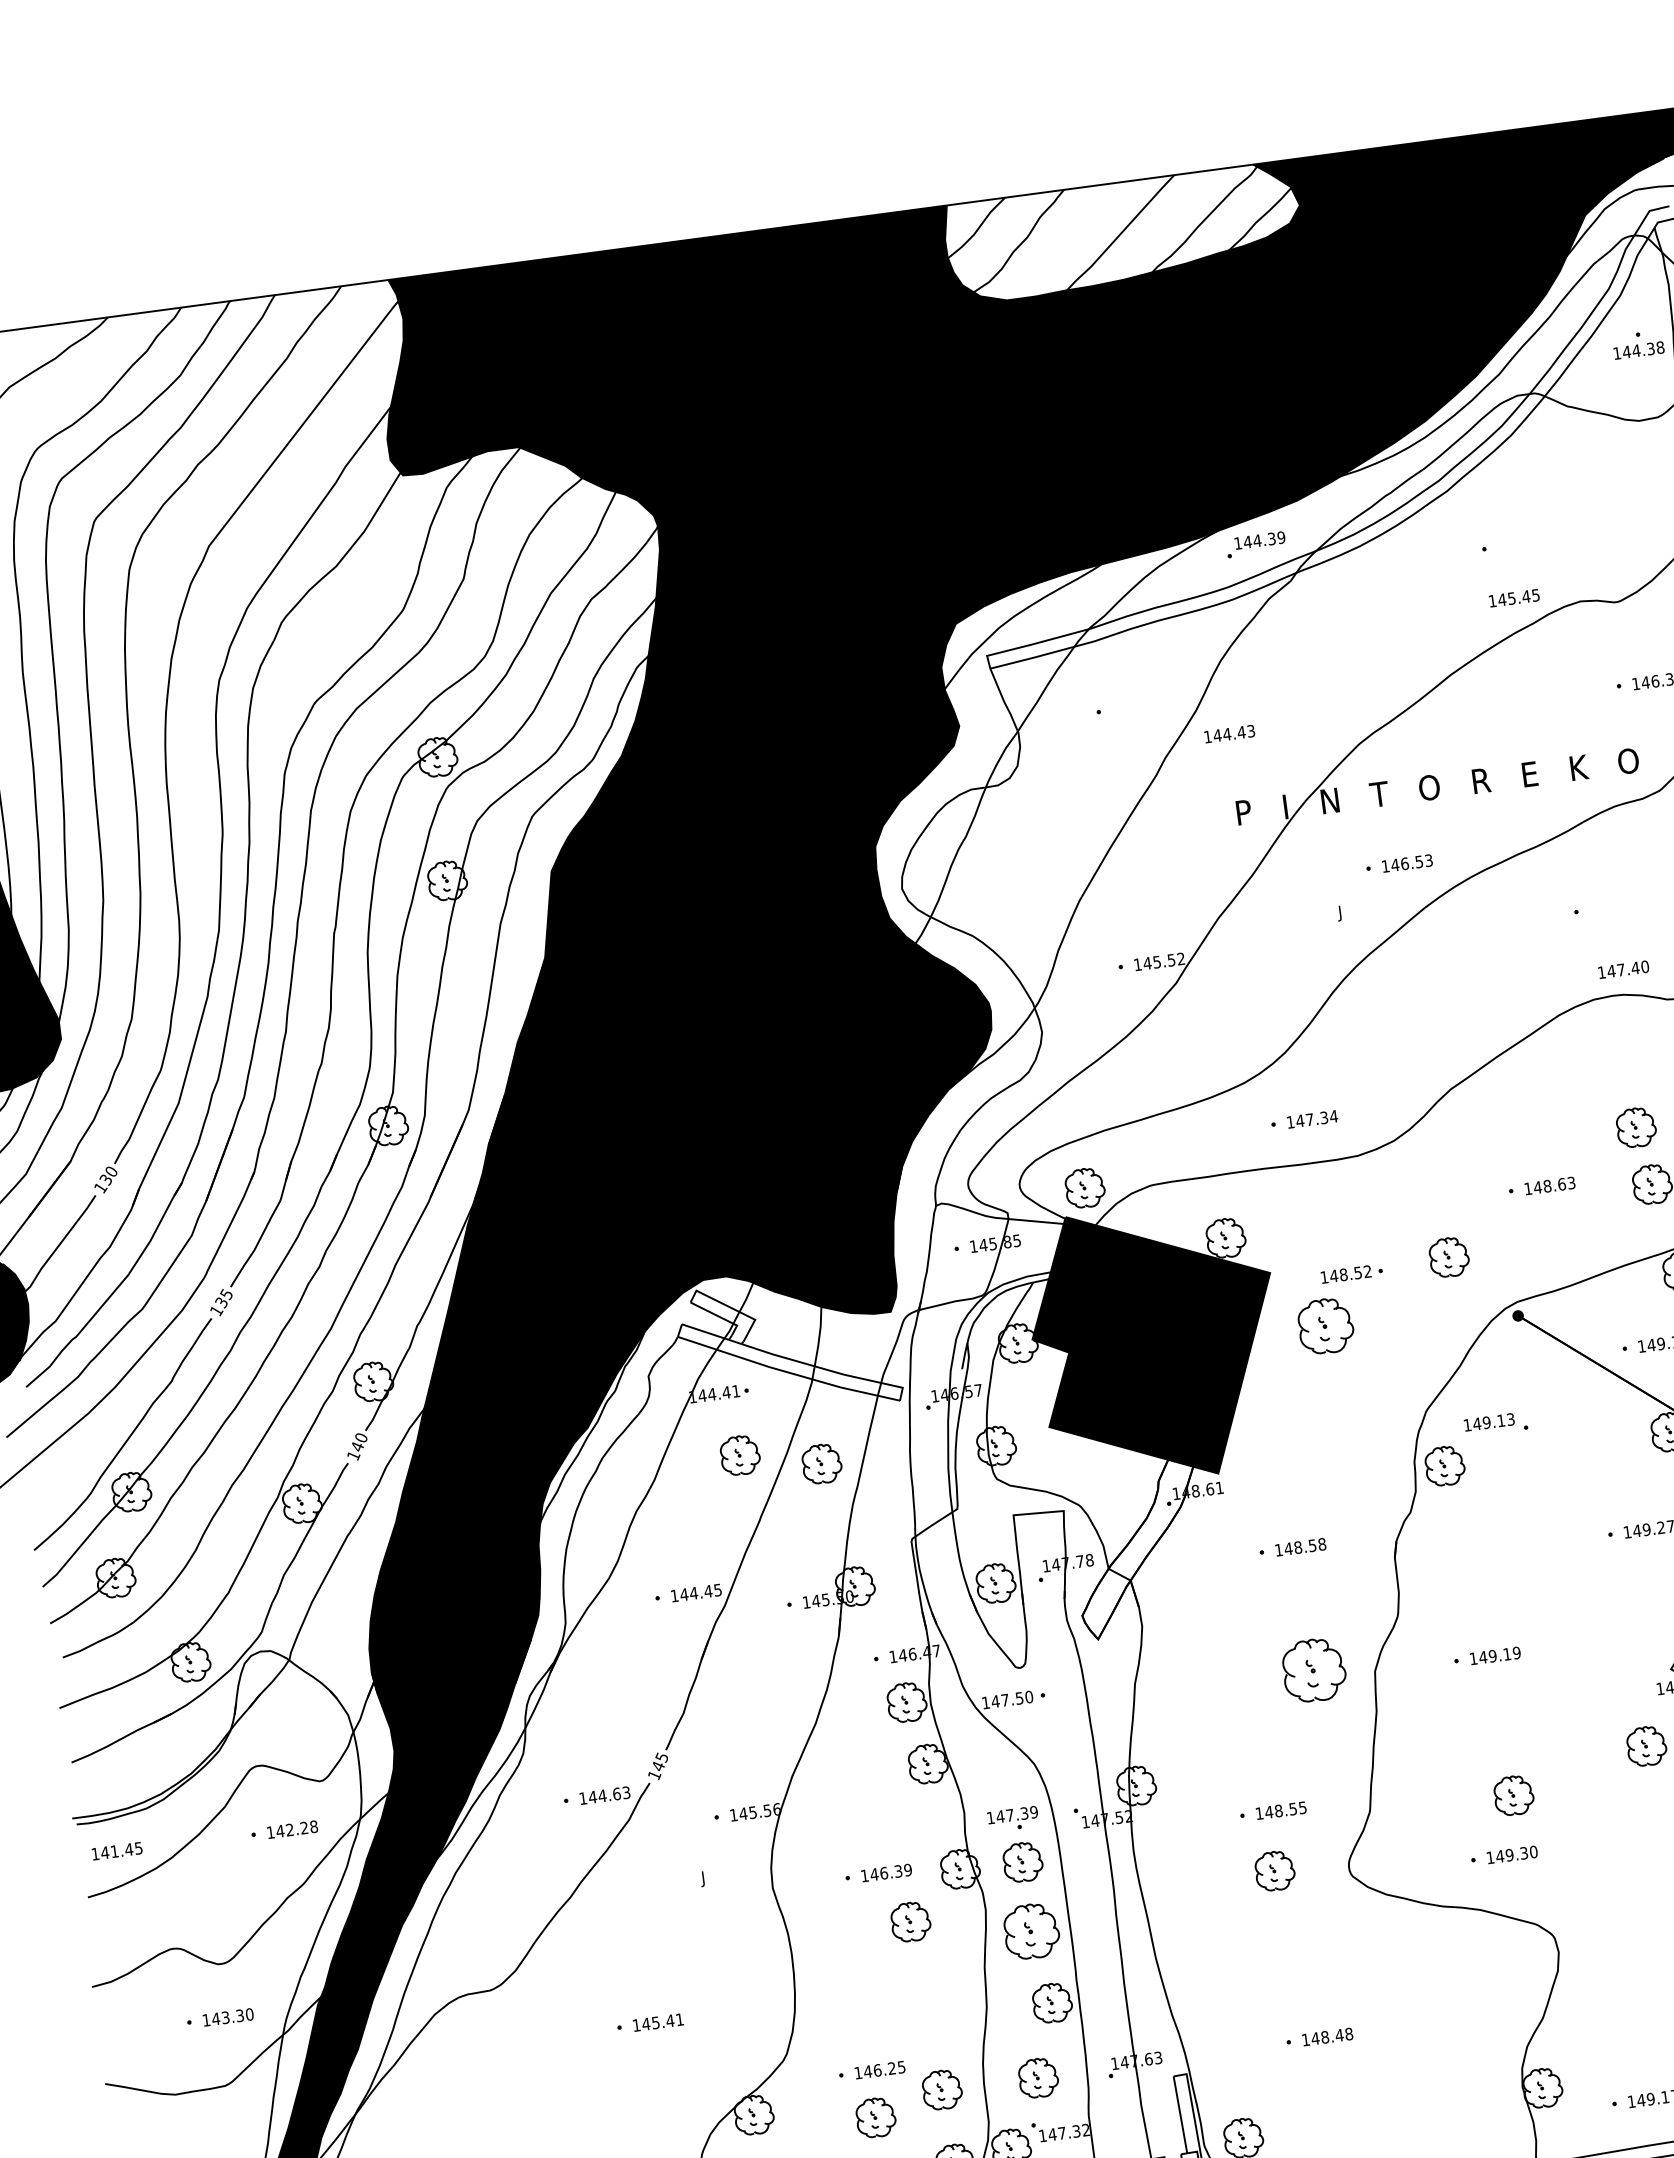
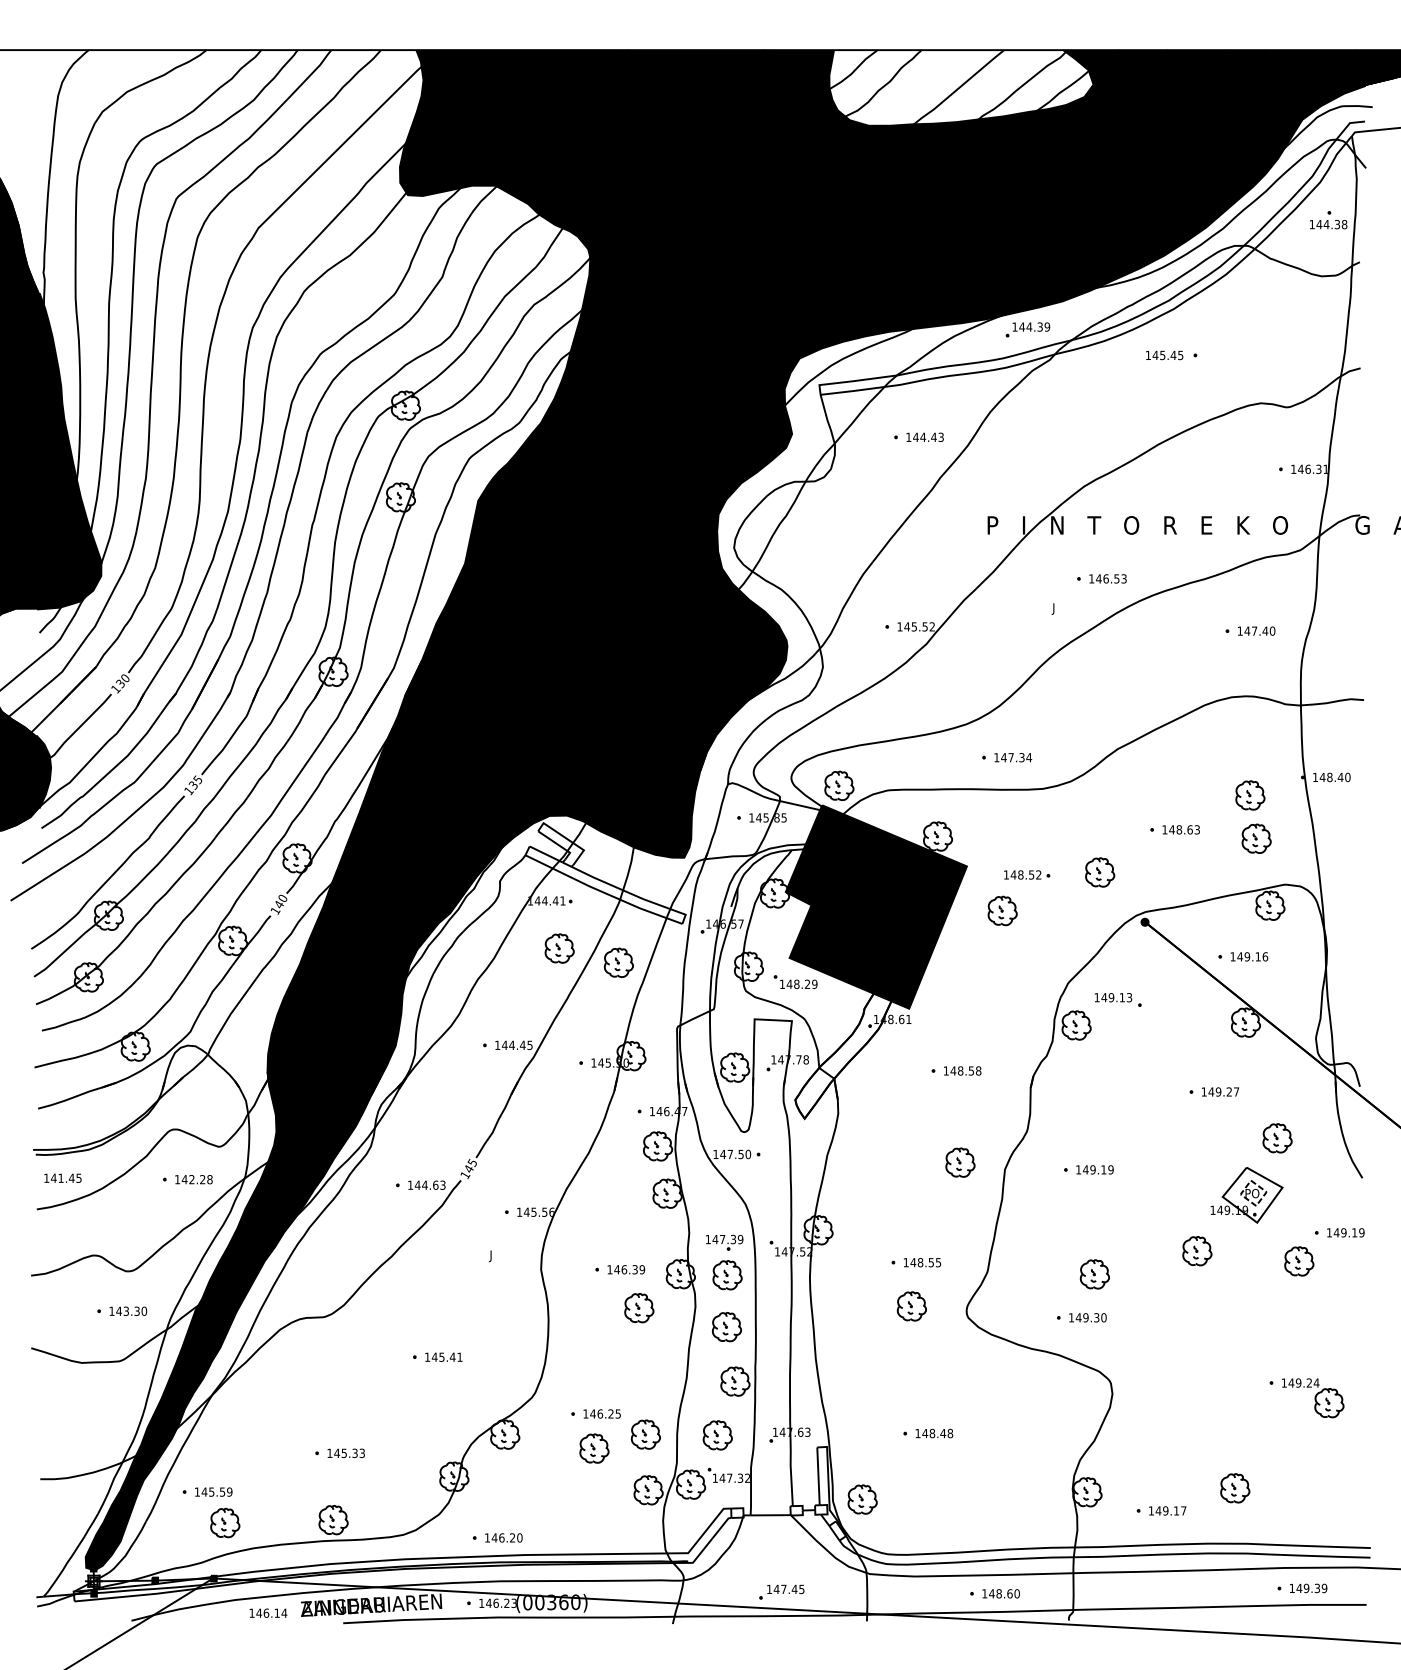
text: (1514, 598) -> (1164, 355), moved
text: (1228, 733) -> (924, 436), moved
text: (1623, 968) -> (1256, 630), moved
part: (1325, 1325) -> (1002, 910), size x0.71
part: (1061, 1457) -> (795, 981), added
part: (1314, 1669) -> (960, 1162), size x0.62
part: (1030, 1932) -> (726, 1327), size x0.71

